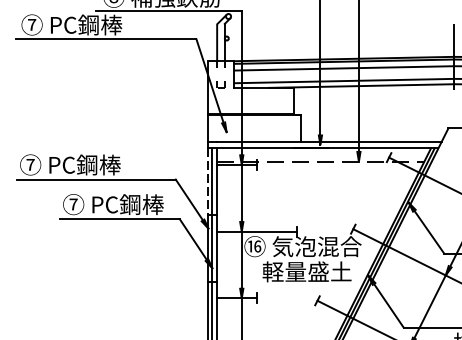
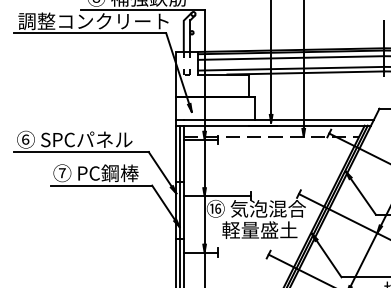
text: (110, 25) -> (93, 21), ⑦ PC鋼棒 -> 調整コンクリート
text: (91, 164) -> (77, 139), ⑦ PC鋼棒 -> ⑥ SPCパネル
line: (207, 182) -> (175, 154), dashed -> solid

